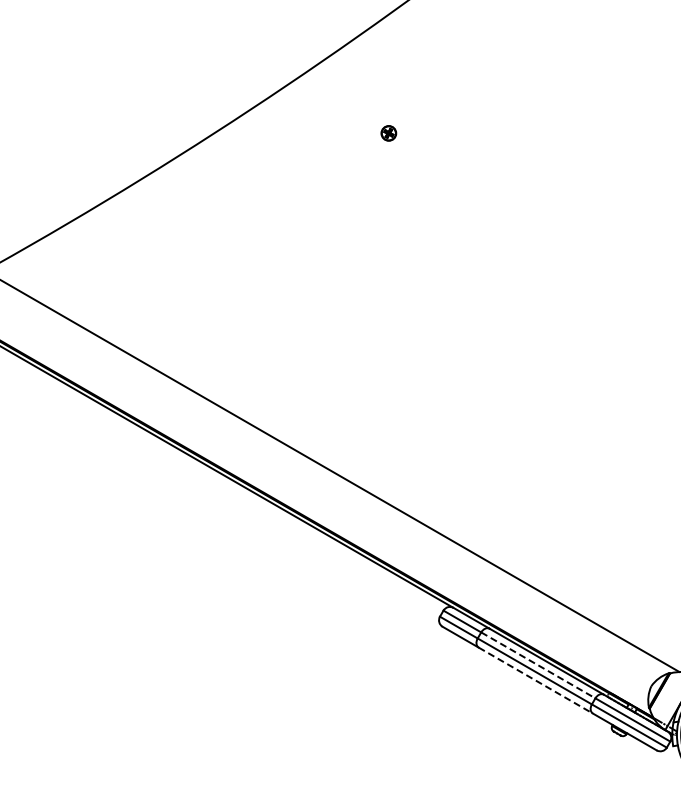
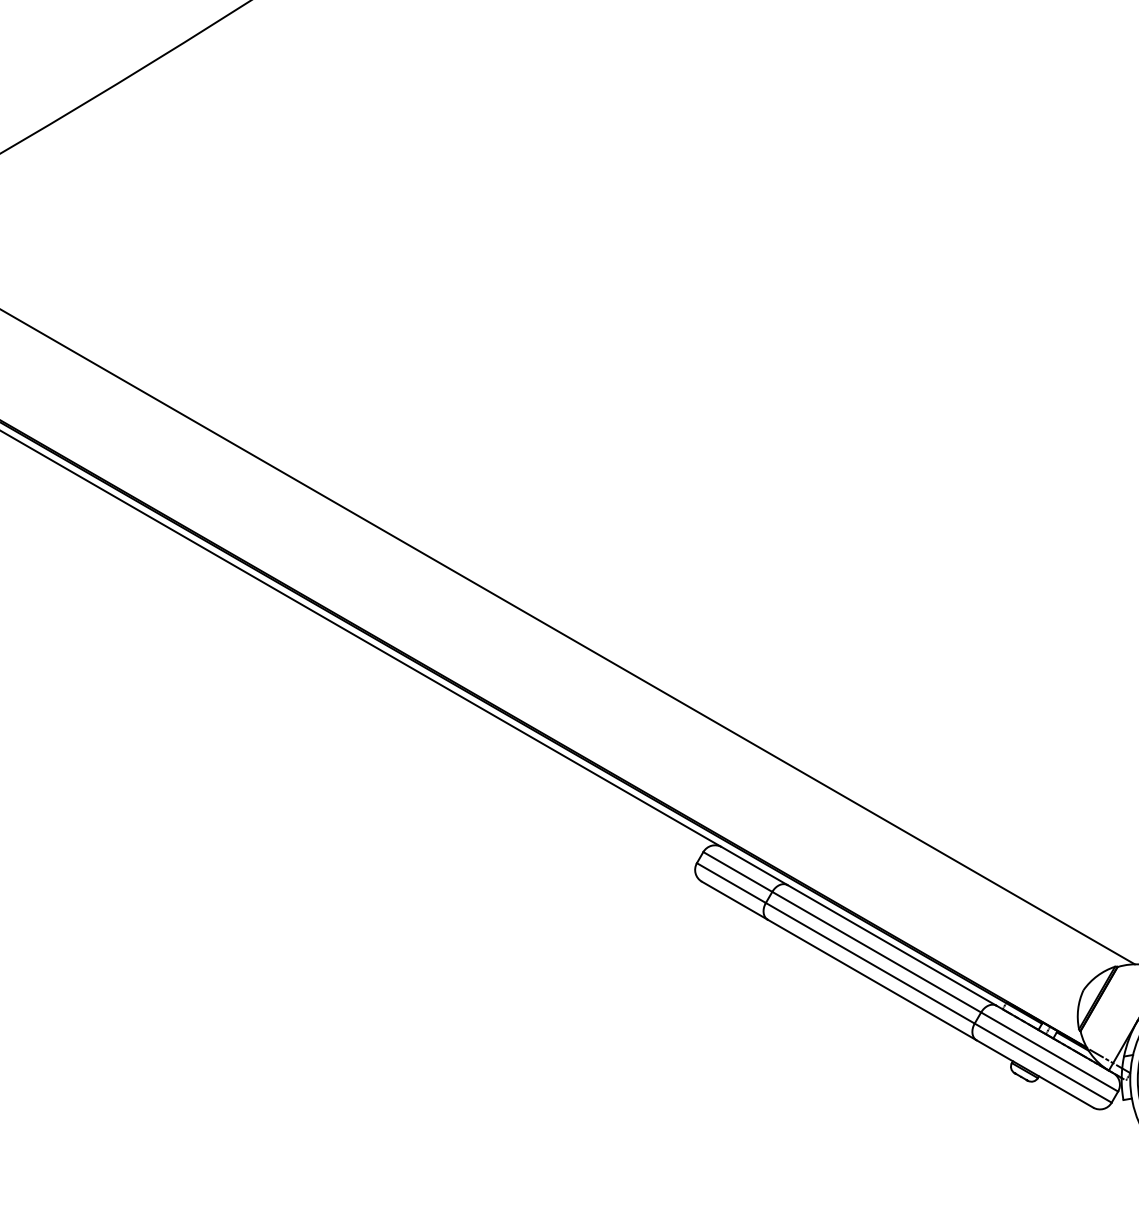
line: (538, 665) -> (877, 952), dashed -> solid
line: (535, 680) -> (871, 979), dashed -> solid

